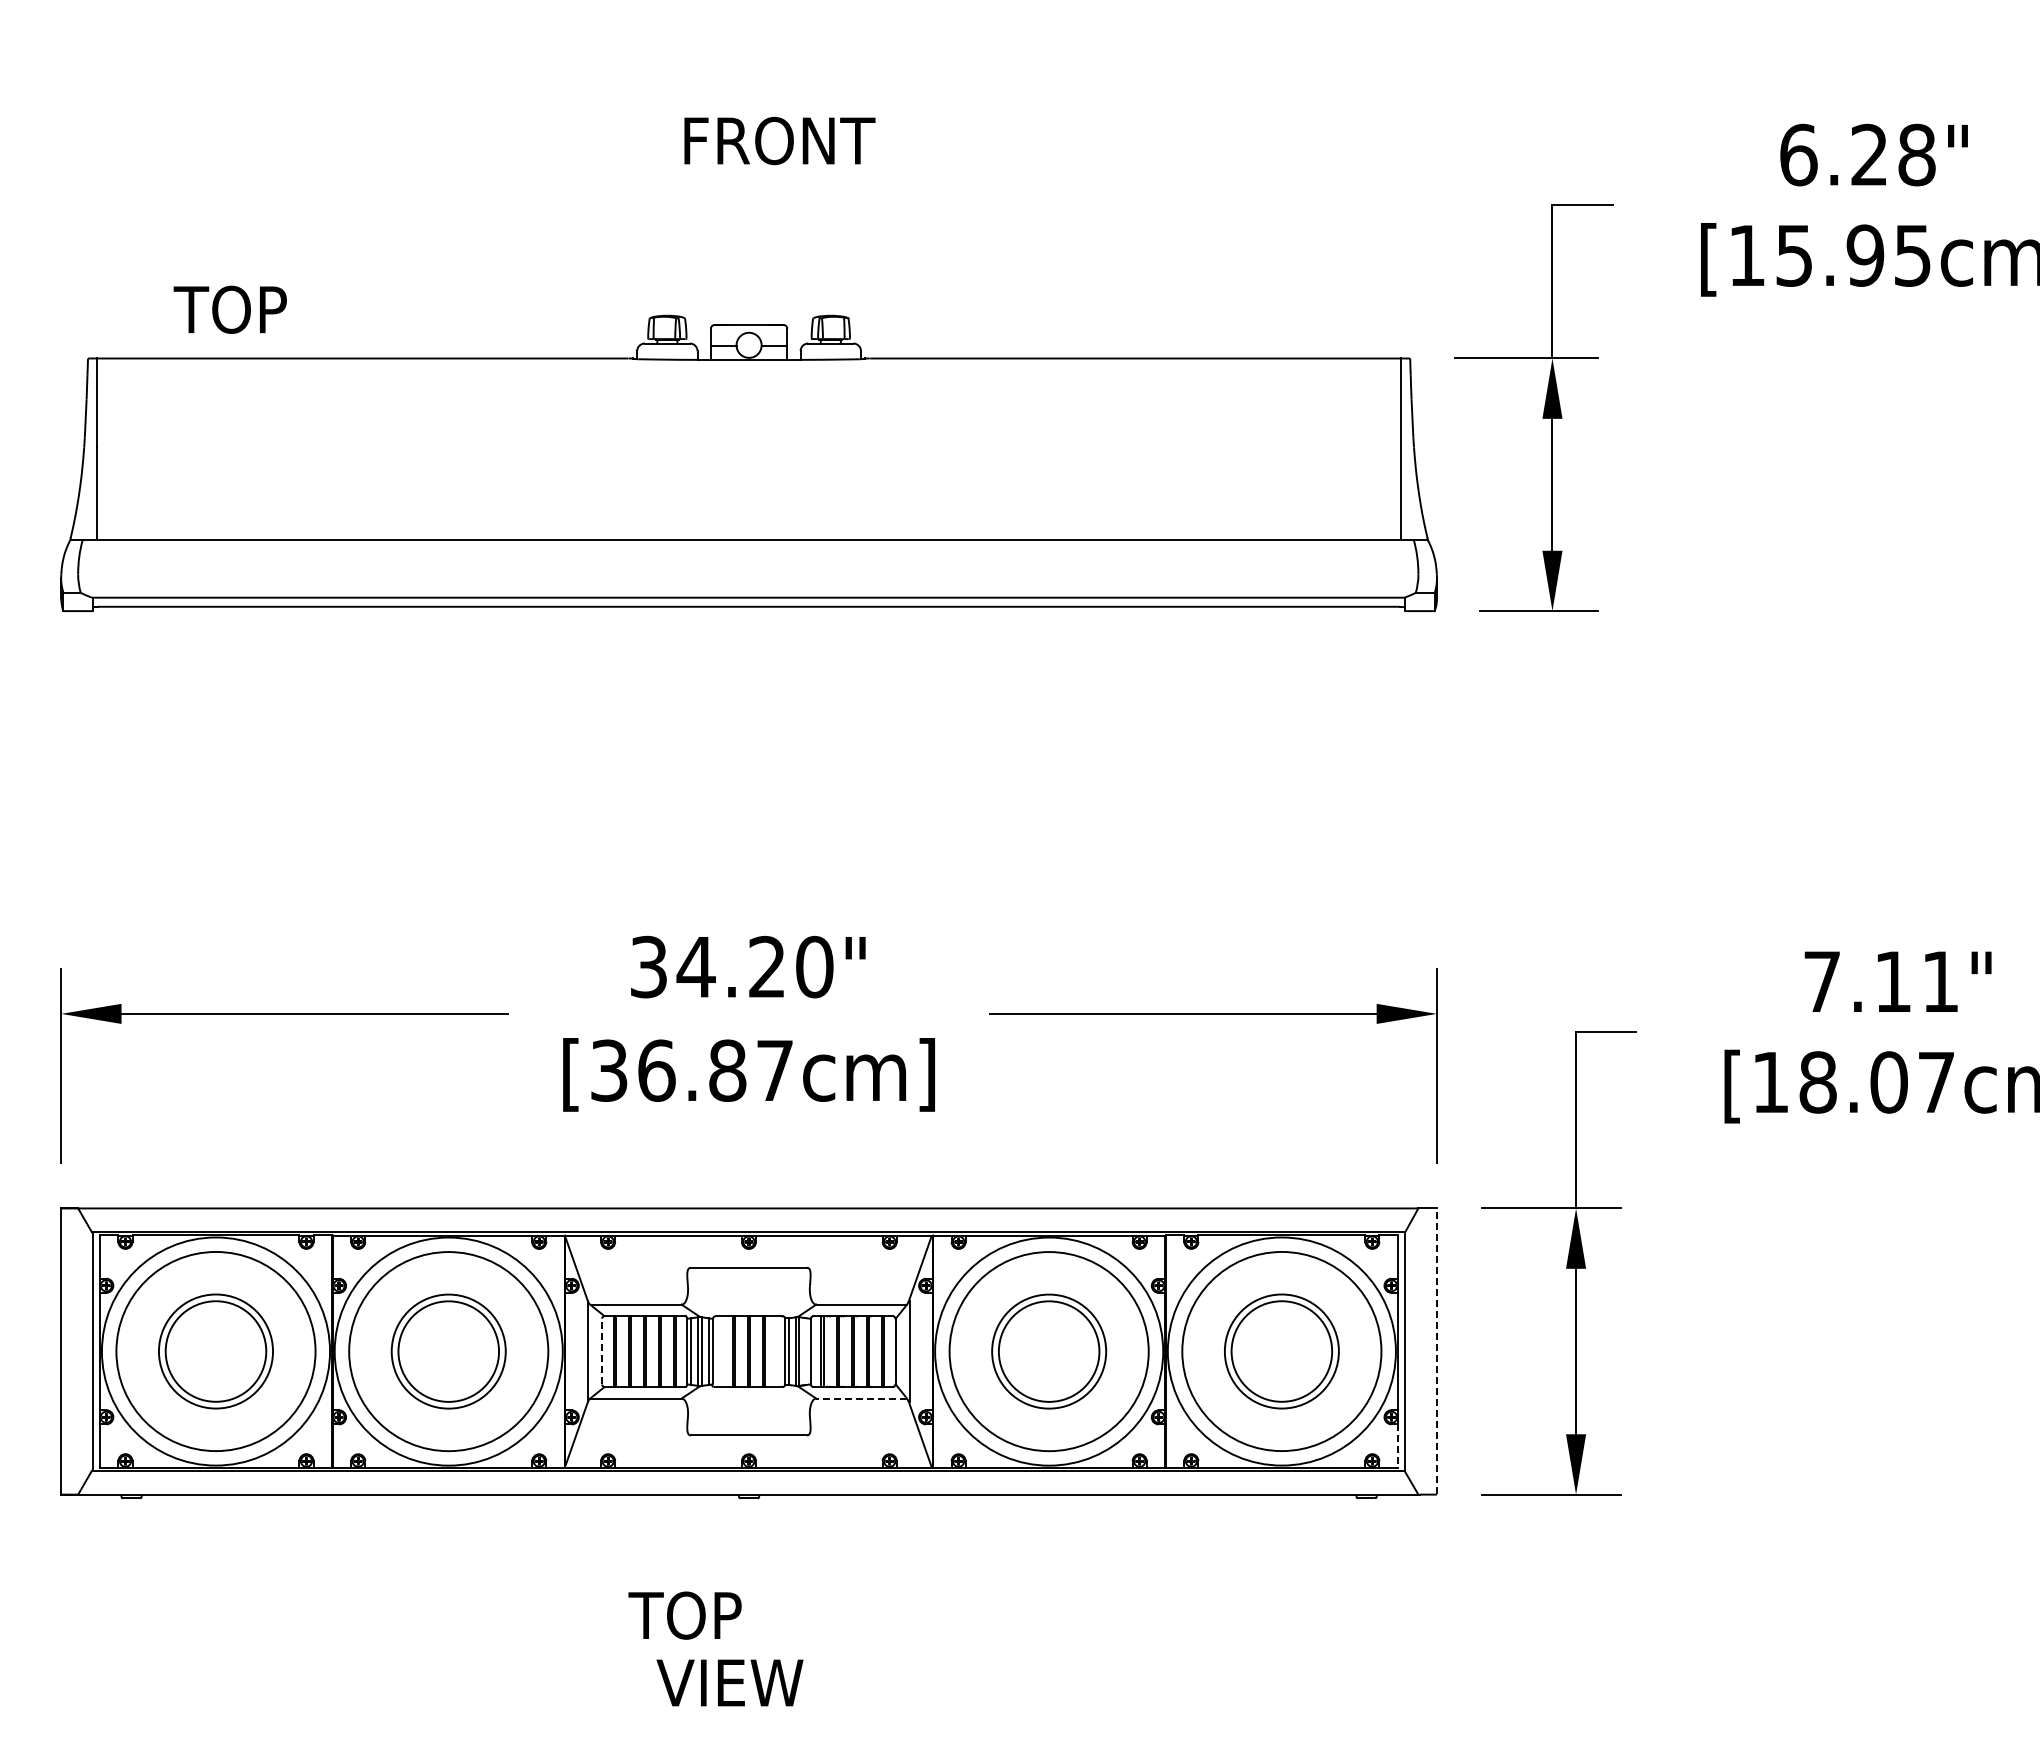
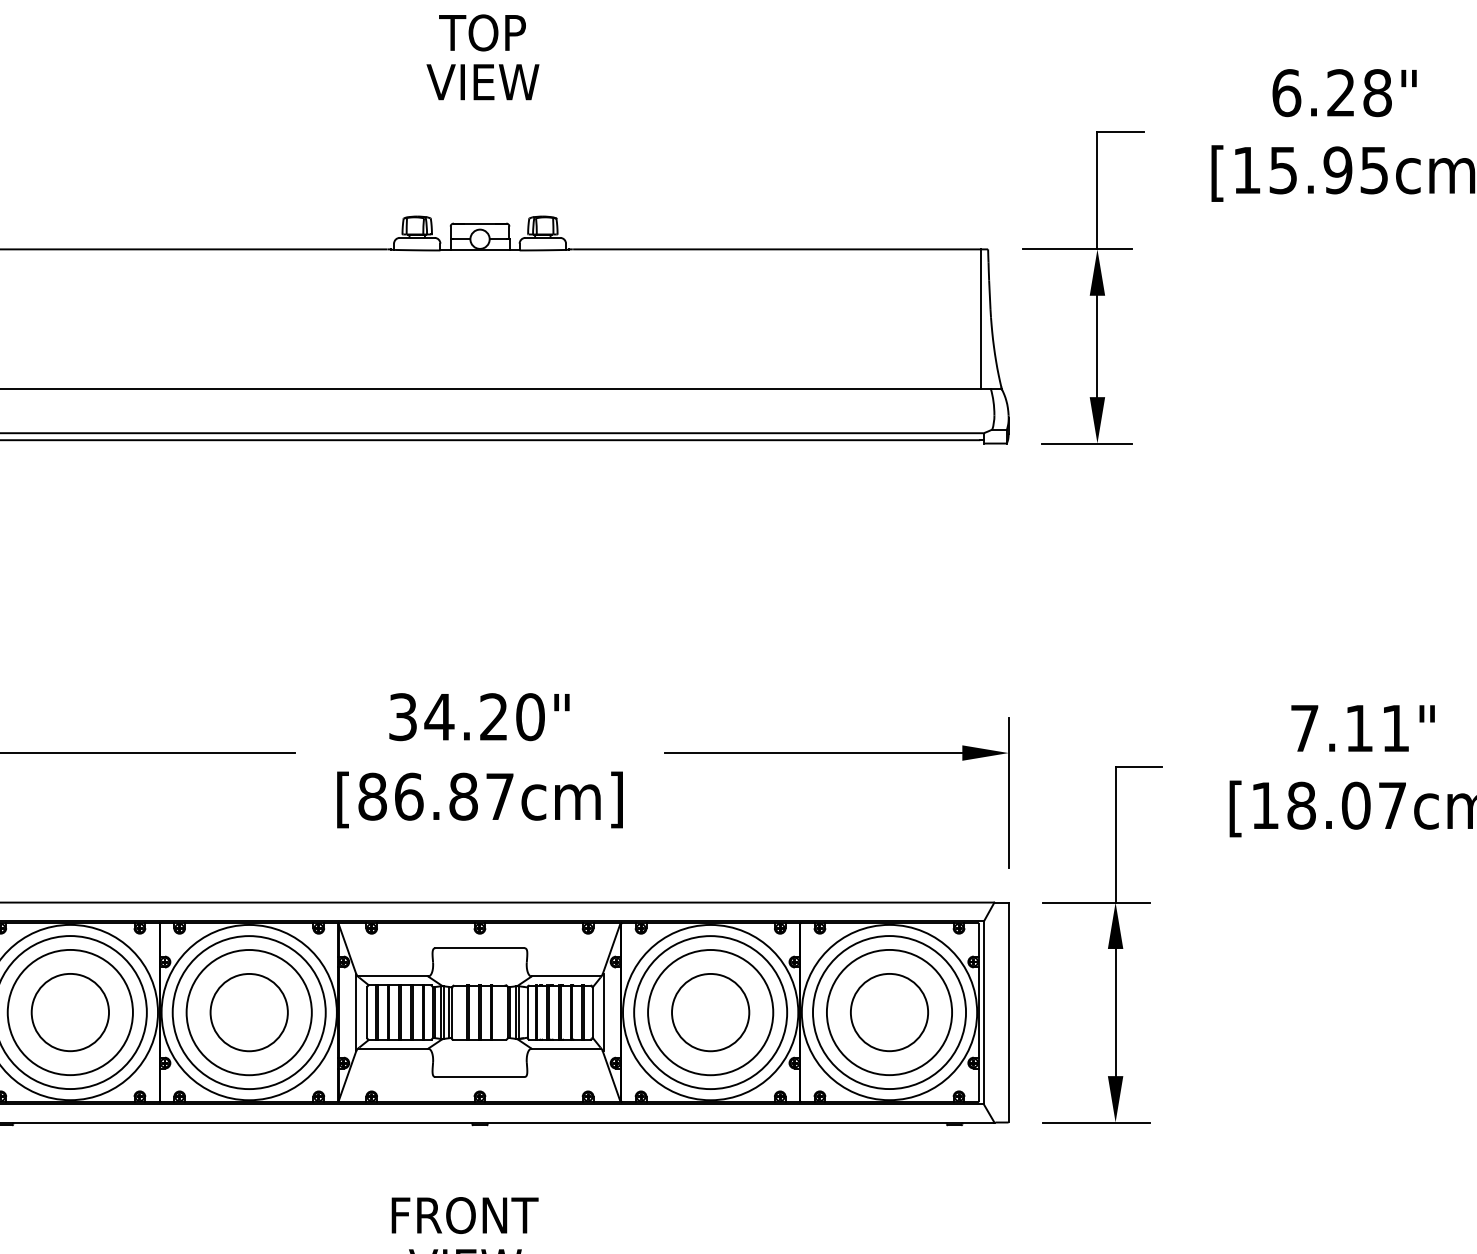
text: (777, 140) -> (501, 81), FRONT -> VIEW
text: (229, 309) -> (481, 32), moved
text: (609, 1070) -> (372, 796), [36.87cm] -> [86.87cm]
circle: (215, 1351) -> (69, 1012), size x1.43
circle: (448, 1351) -> (249, 1012), size x1.43
line: (602, 1351) -> (367, 1012), dashed -> solid
circle: (1048, 1351) -> (710, 1012), size x1.43
circle: (1281, 1351) -> (889, 1012), size x1.43
line: (1437, 1351) -> (1009, 1012), dashed -> solid
line: (861, 1398) -> (566, 1048), dashed -> solid
line: (1397, 1446) -> (978, 1085), dashed -> solid
text: (726, 1615) -> (462, 1215), TOP -> FRONT

